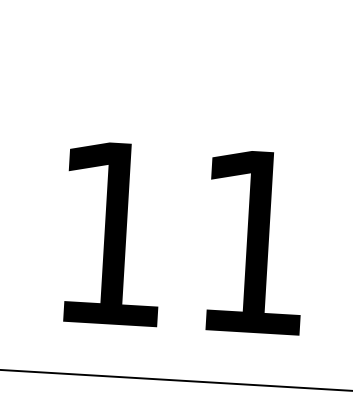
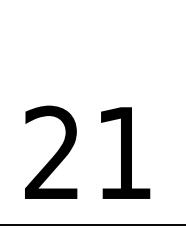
text: (109, 230) -> (51, 151), 11 -> 21

